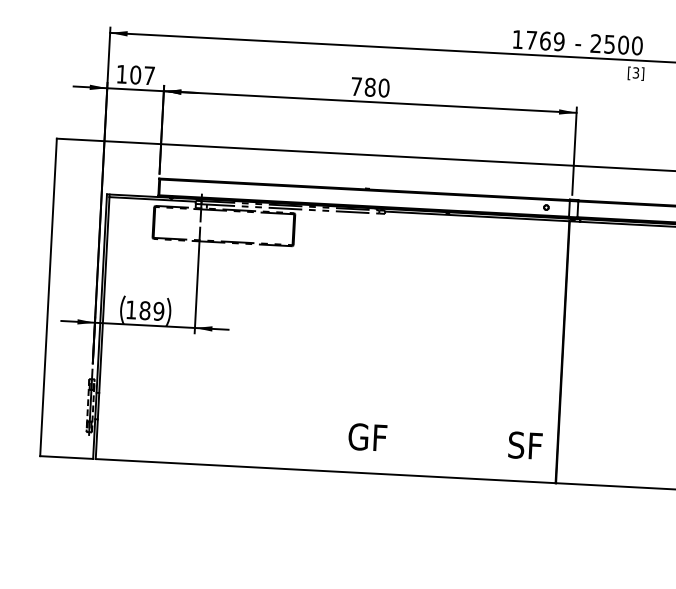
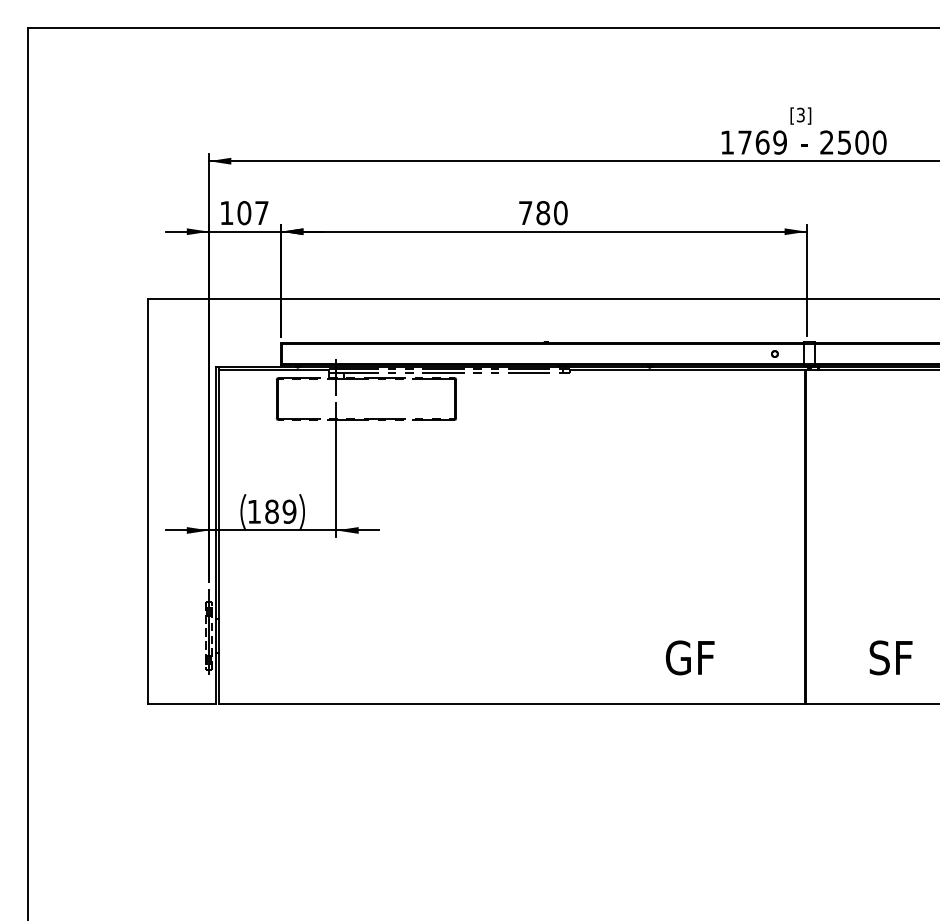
text: (635, 73) -> (800, 115), moved
text: (445, 441) -> (789, 657), moved

